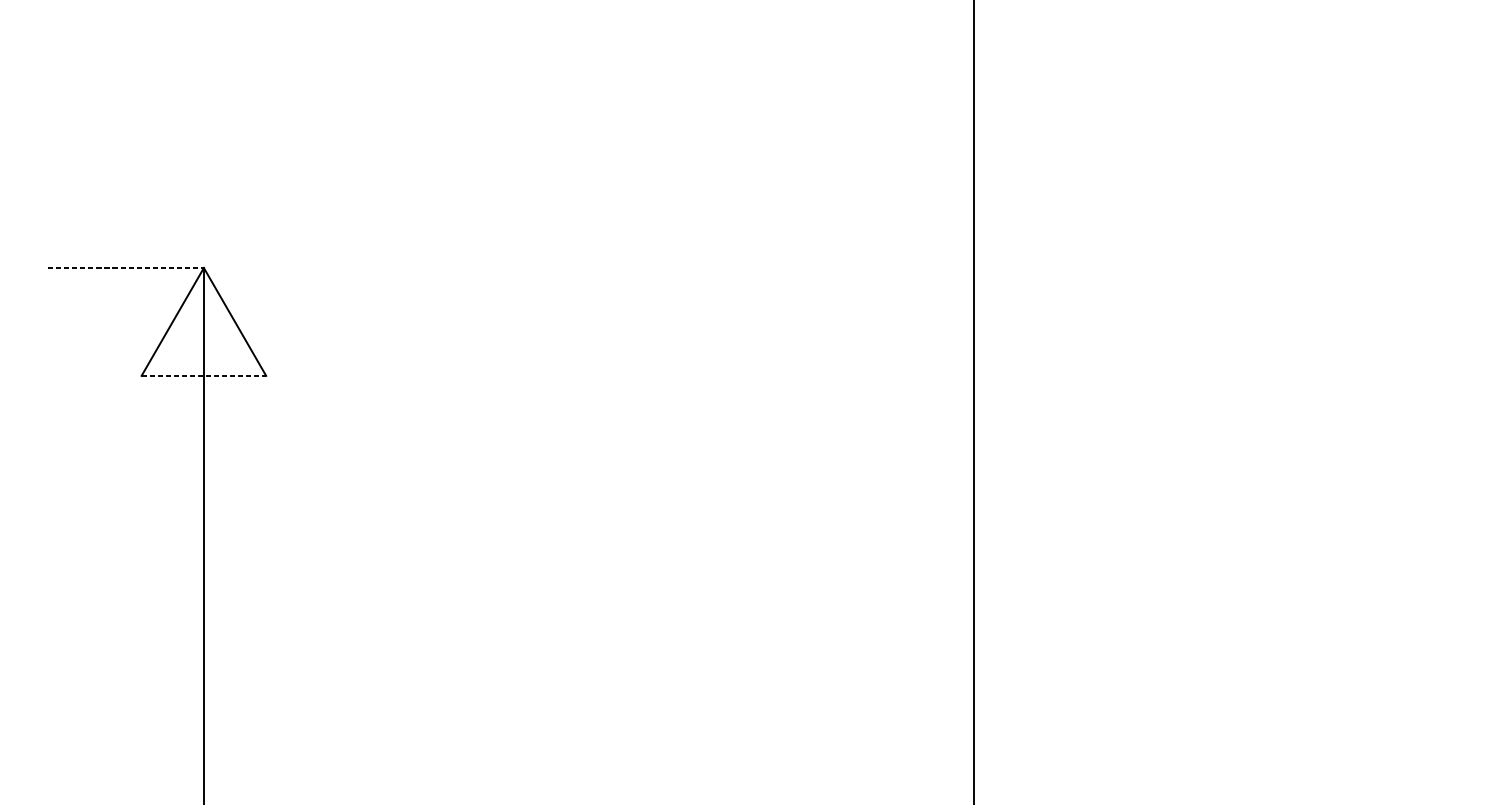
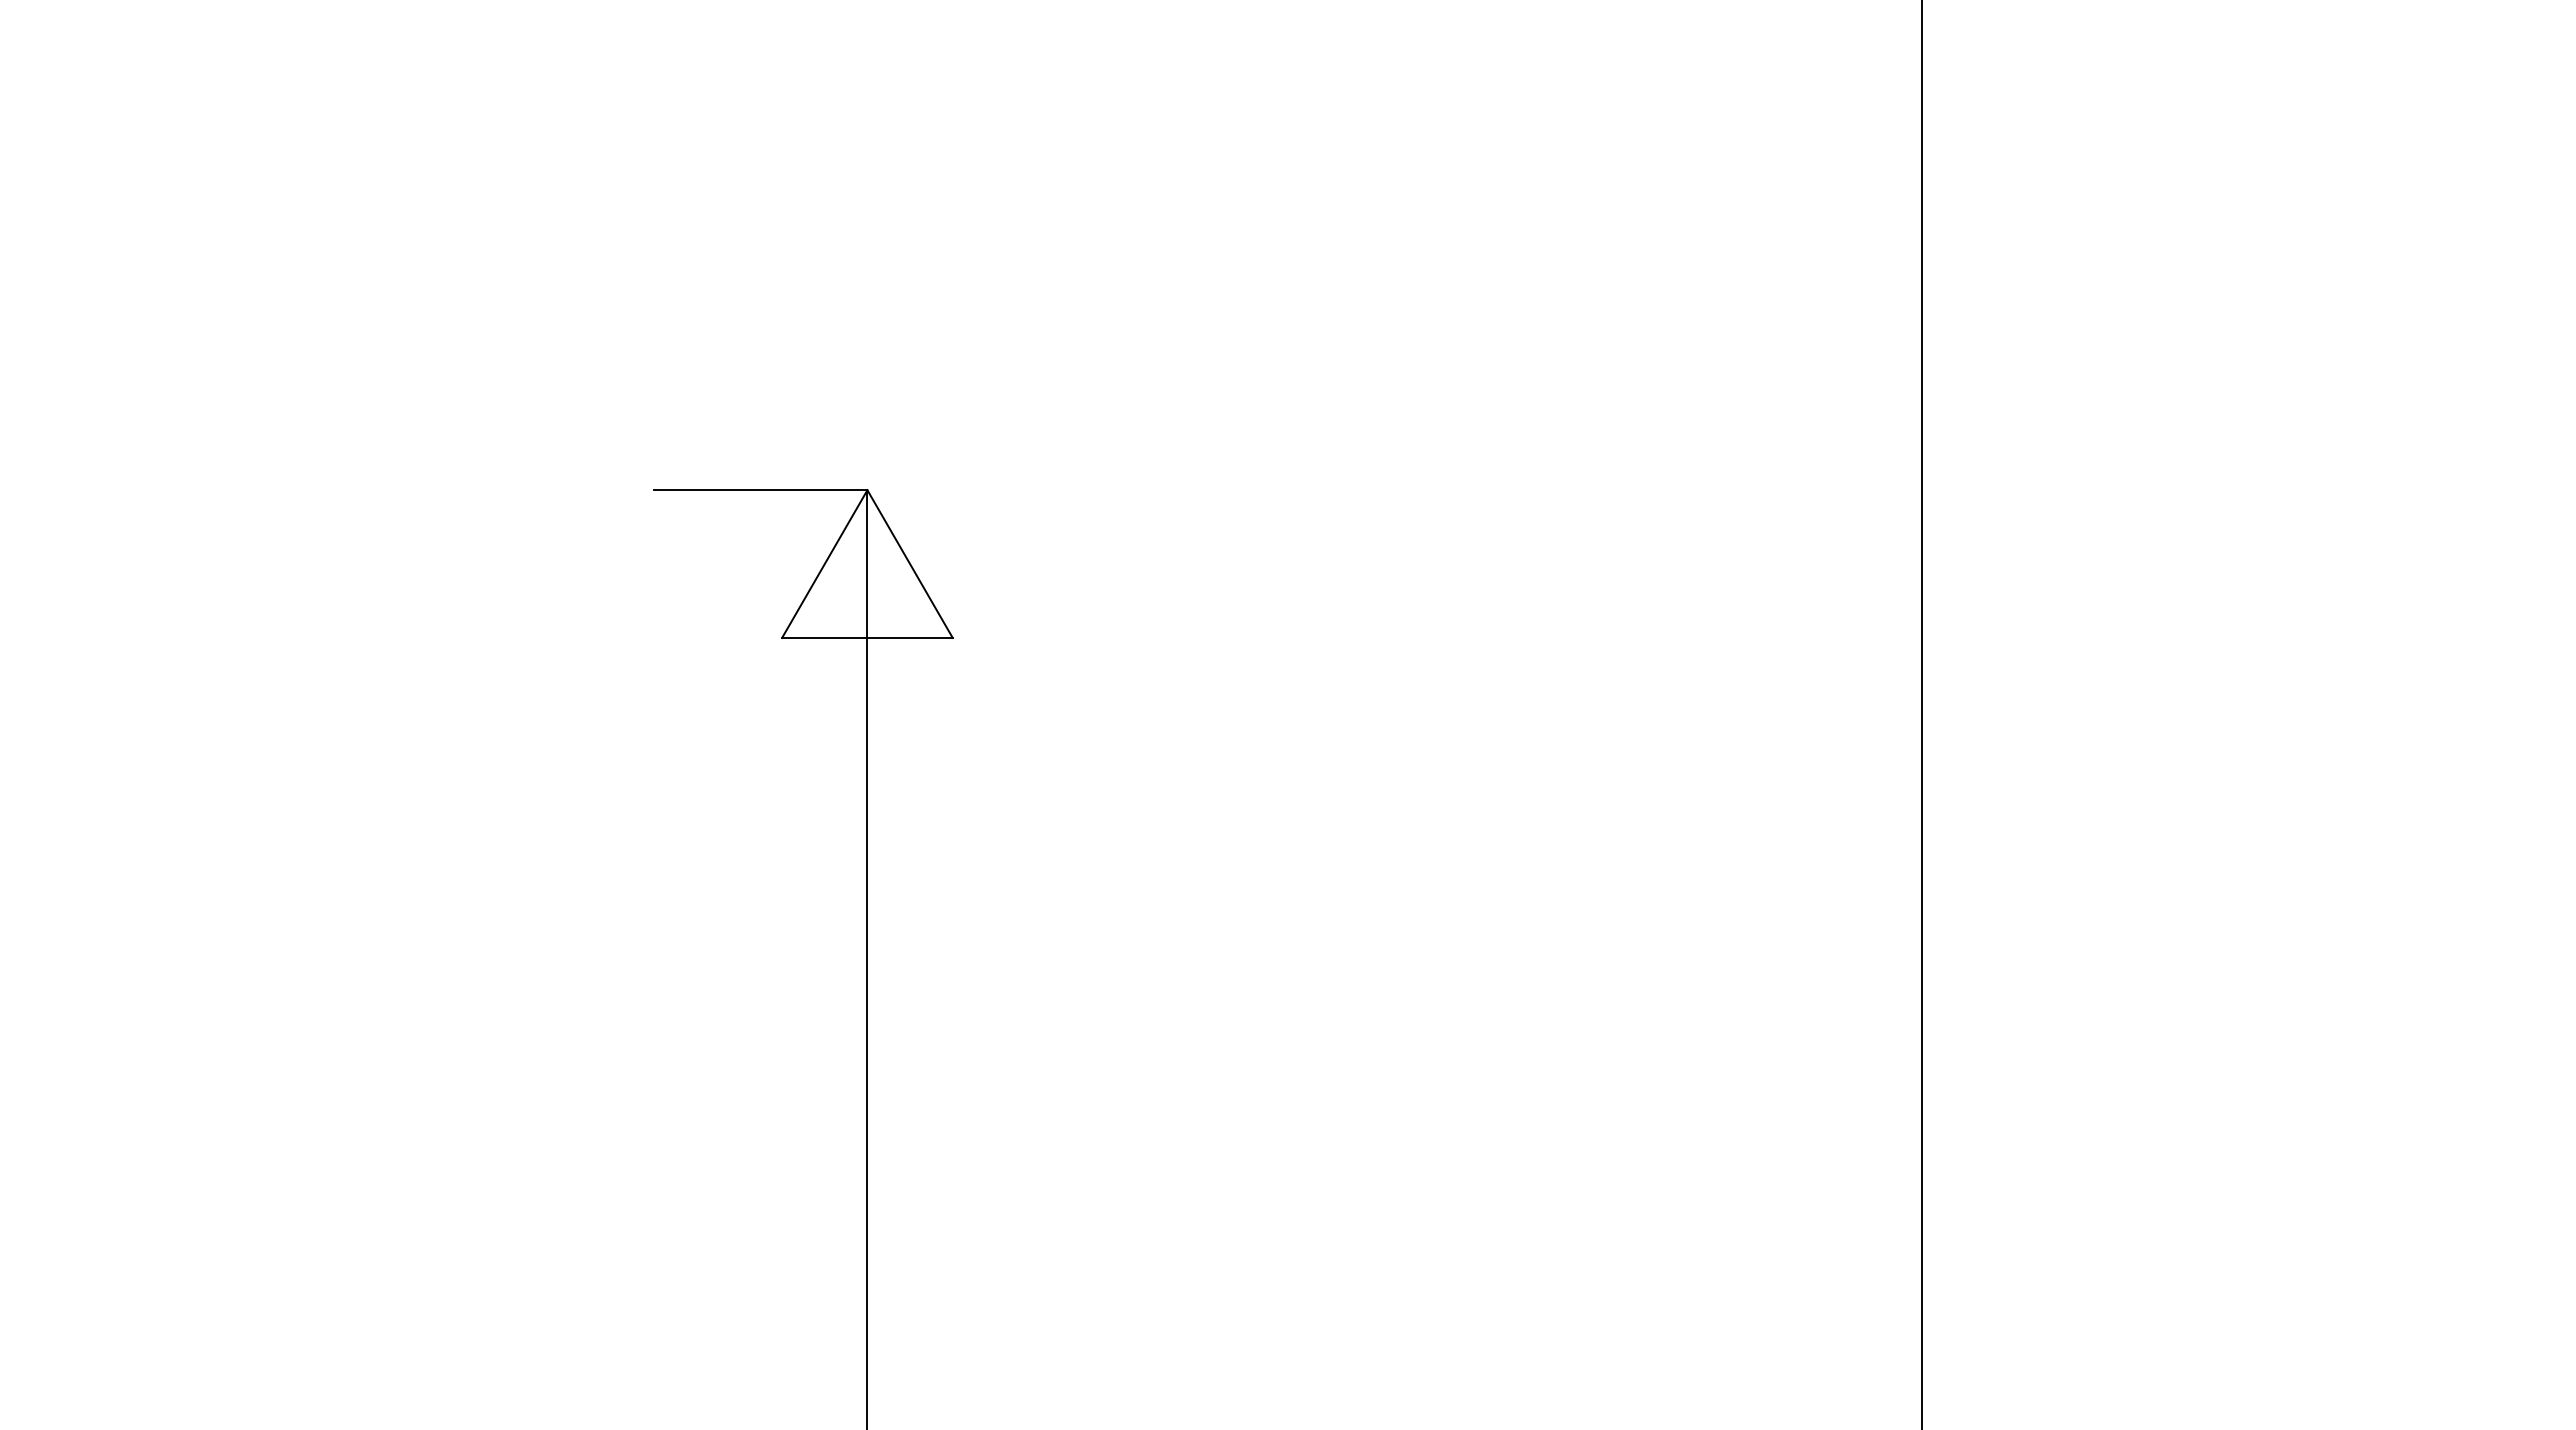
line: (125, 268) -> (760, 490), dashed -> solid
line: (203, 375) -> (867, 637), dashed -> solid

